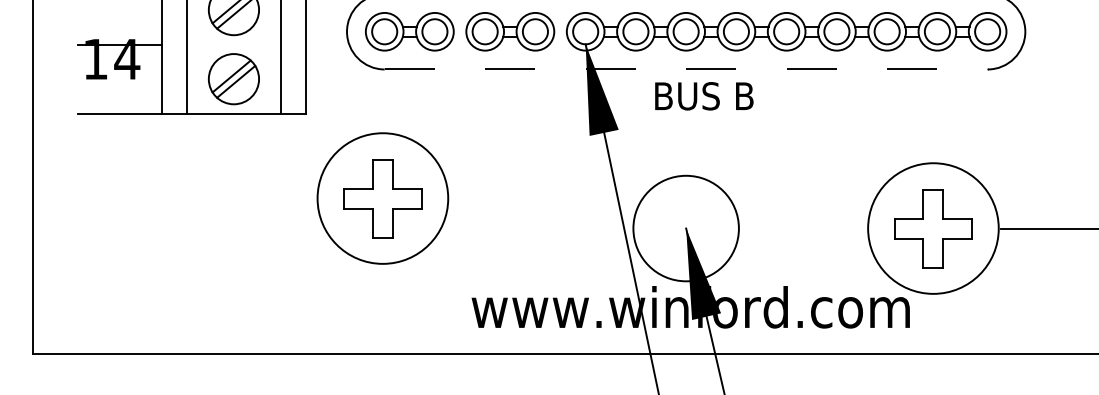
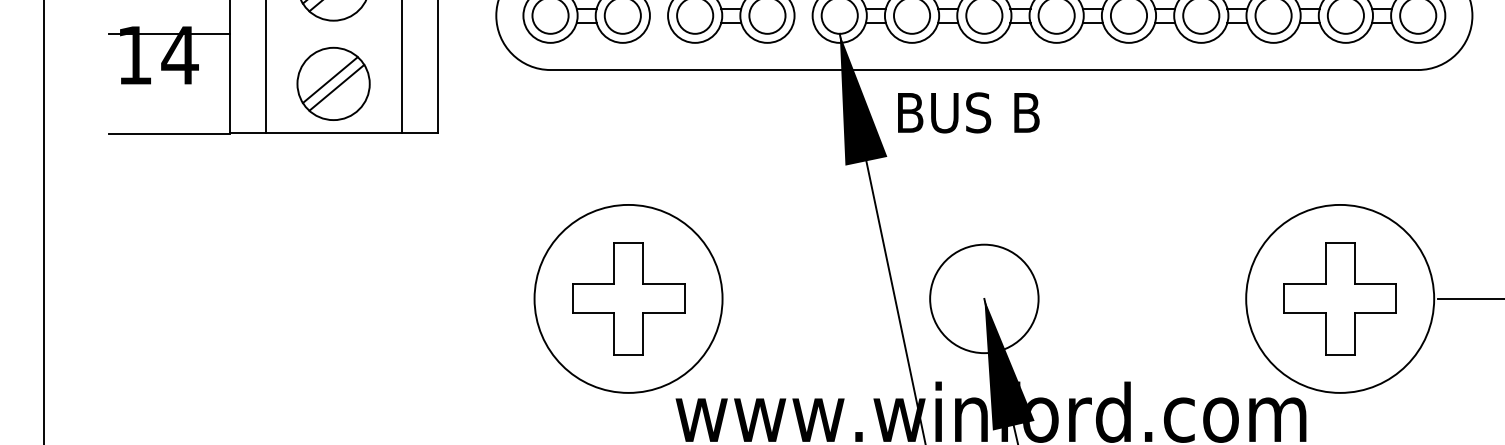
line: (686, 69) -> (984, 70), dashed -> solid
text: (704, 96) -> (969, 113), moved
part: (382, 198) -> (627, 298), moved
circle: (685, 228) -> (983, 298), size x0.71

